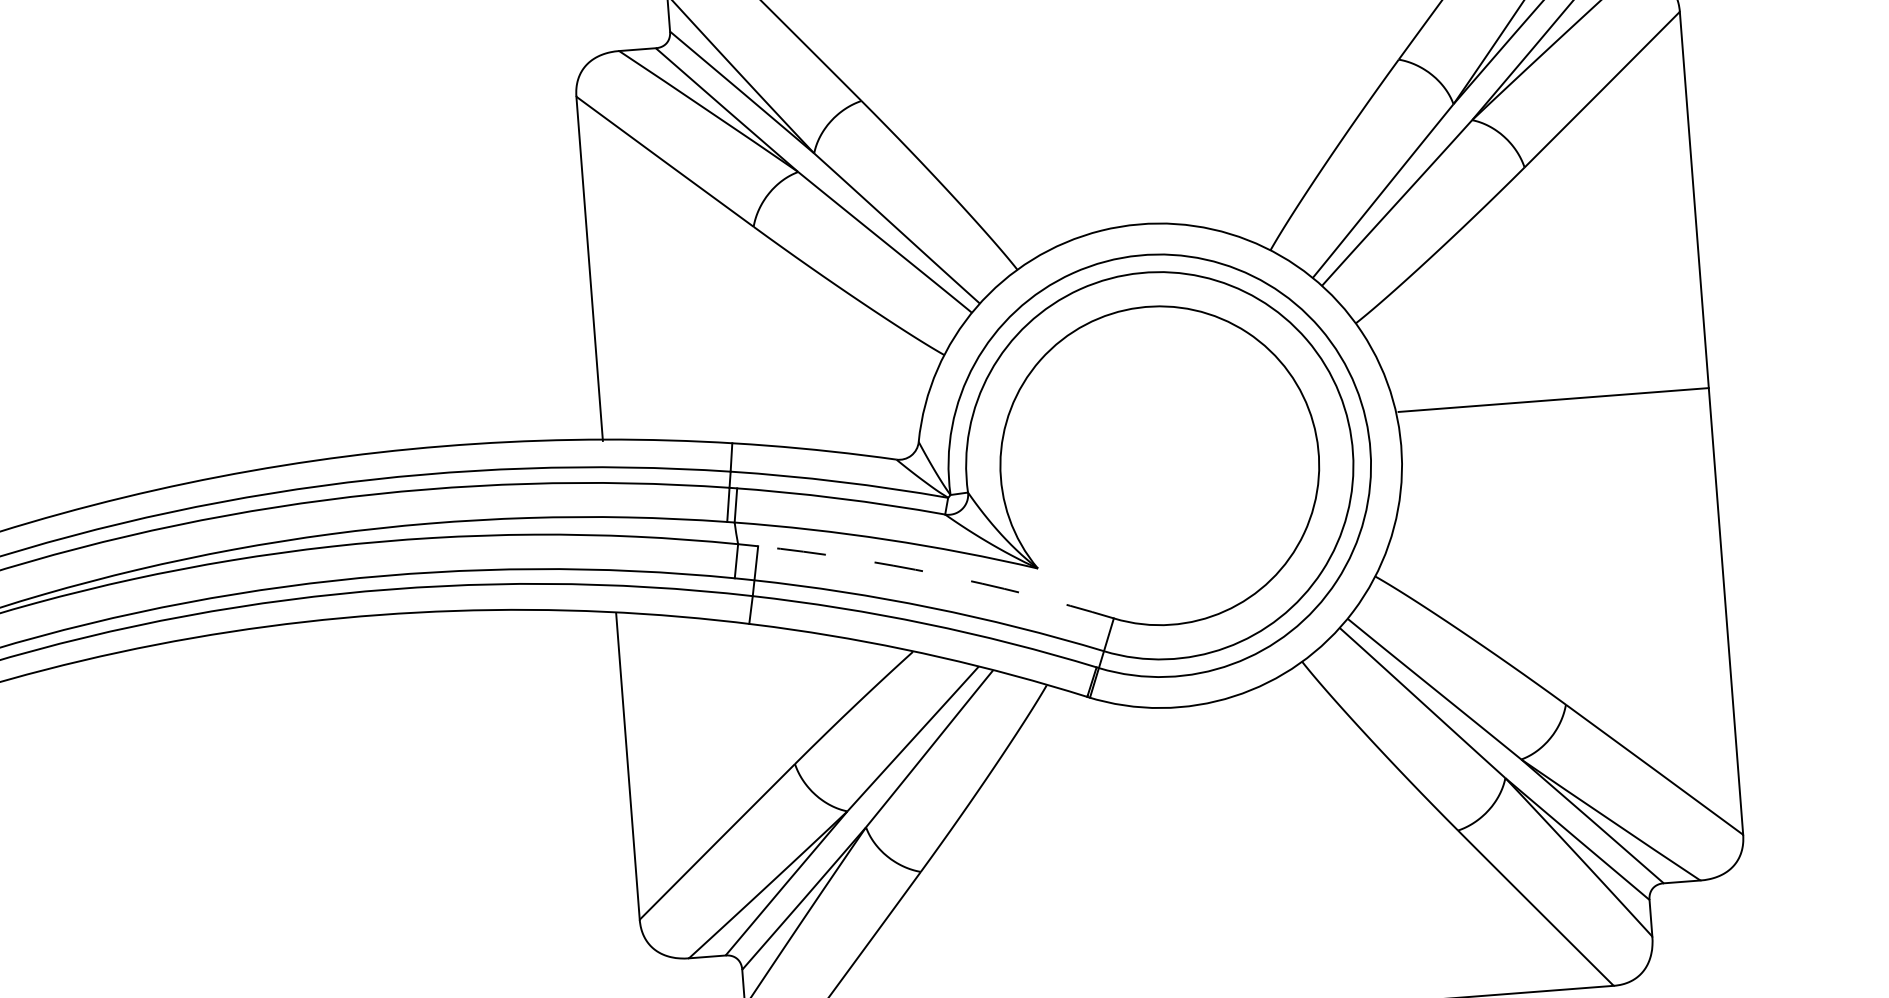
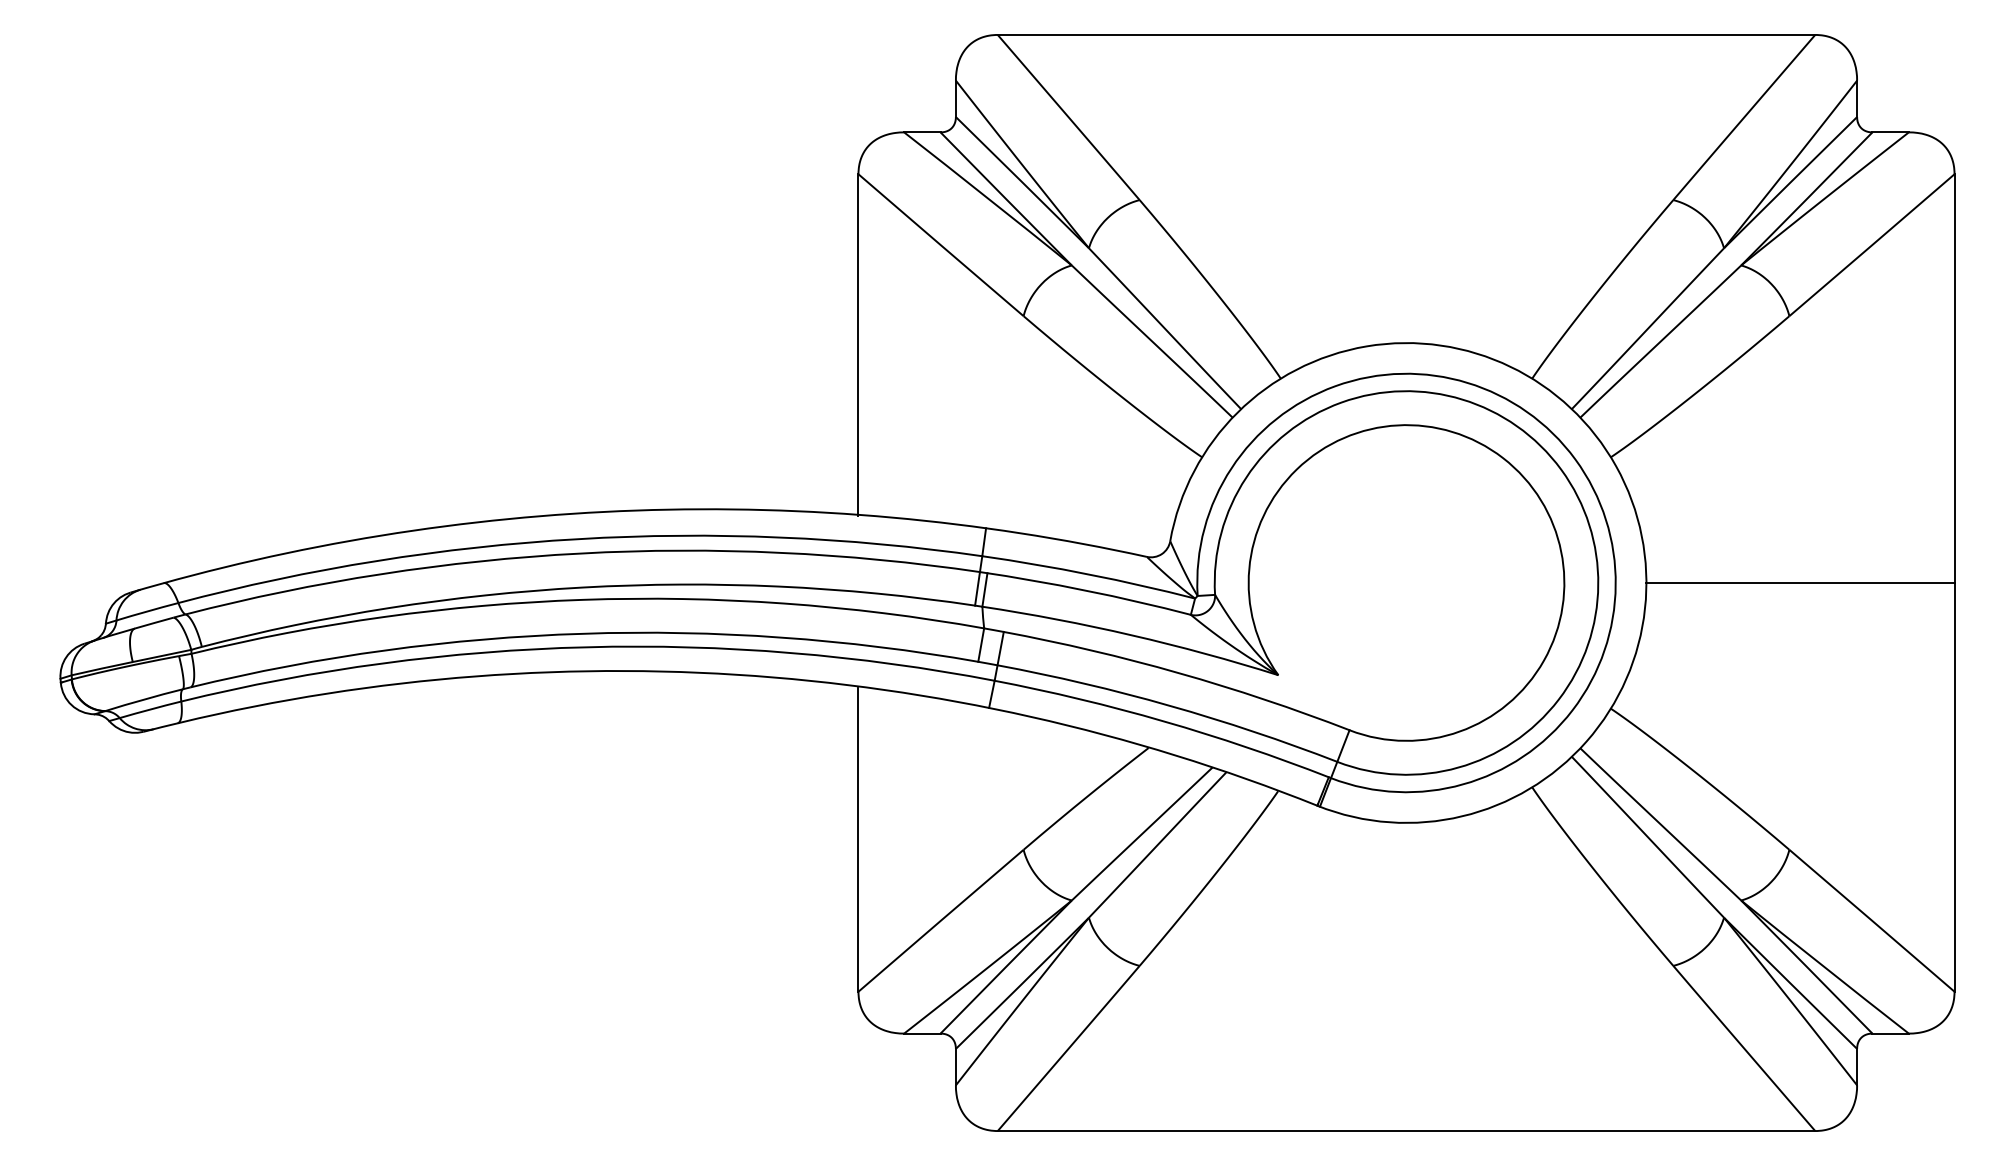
line: (1553, 399) -> (1800, 582), moved
arc: (937, 574) -> (1178, 673), dashed -> solid

